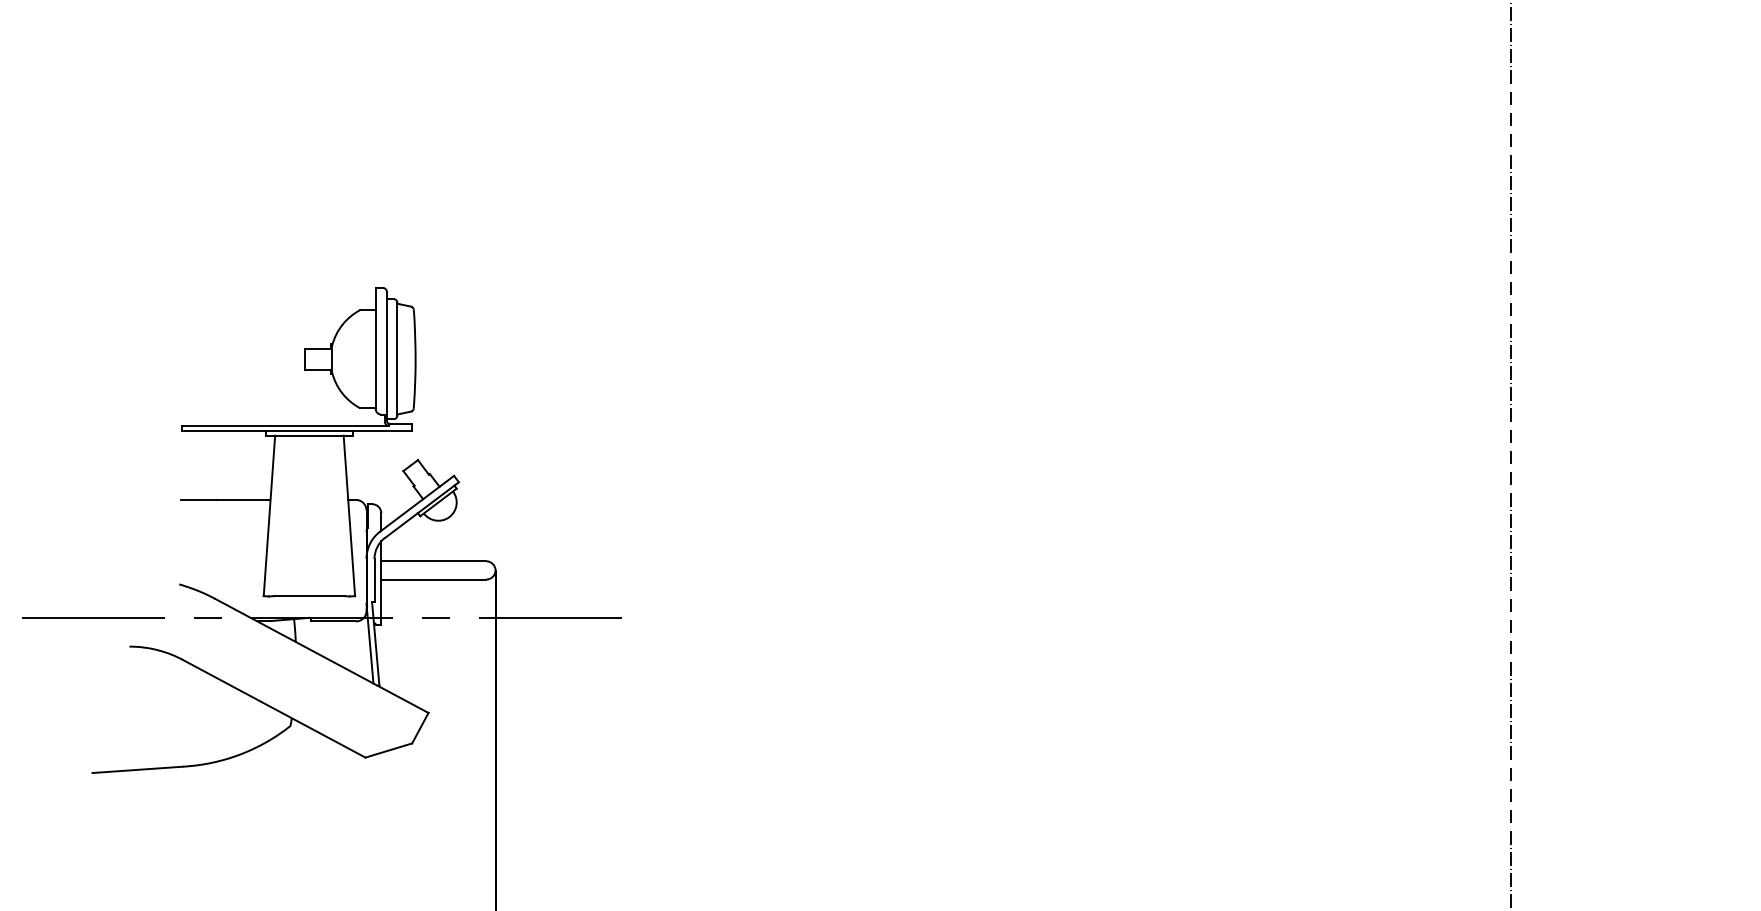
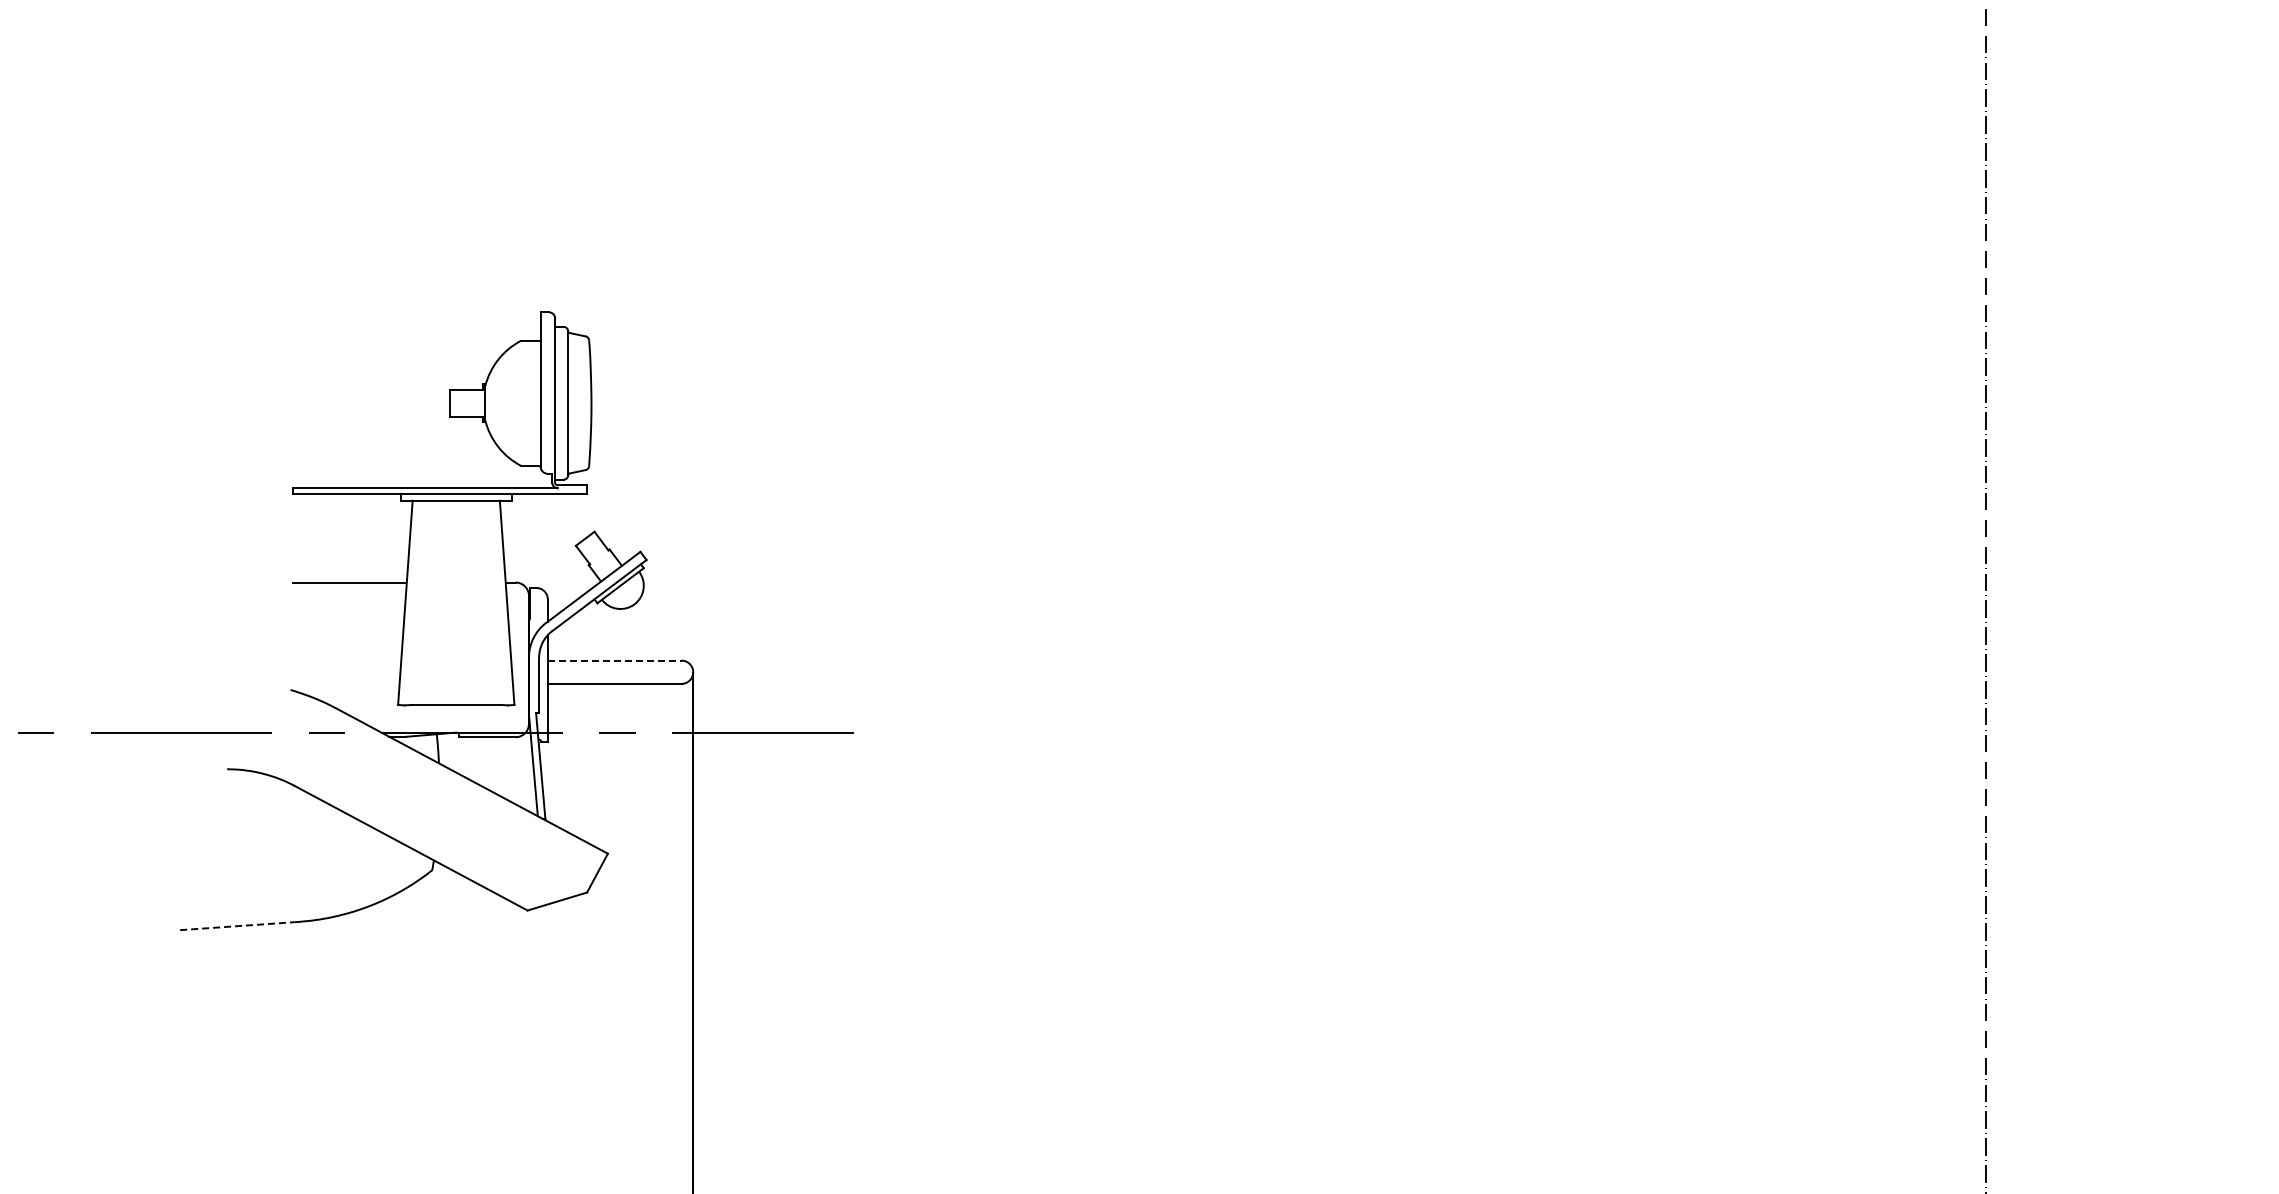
line: (433, 561) -> (614, 660), solid -> dashed
line: (137, 770) -> (237, 926), solid -> dashed

